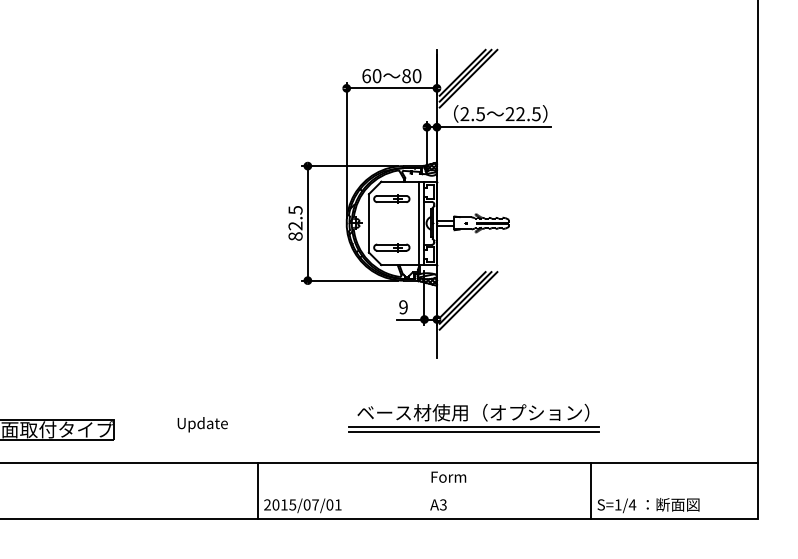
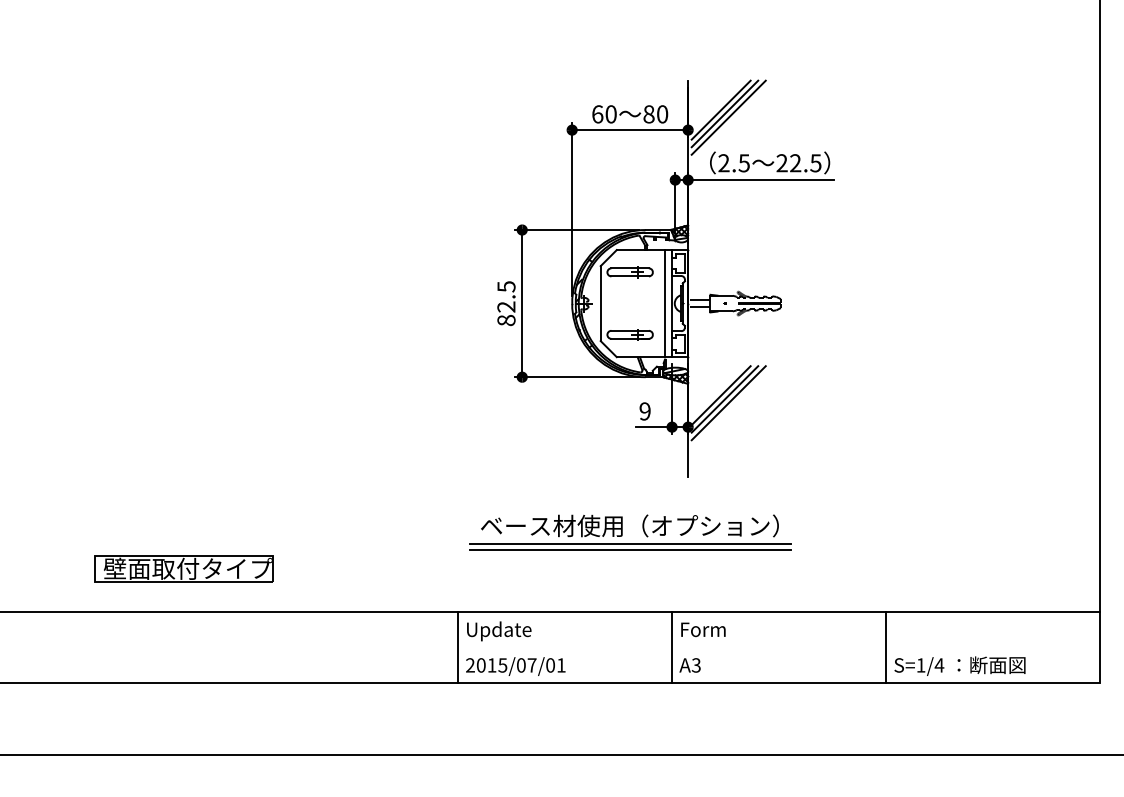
part: (467, 417) -> (622, 532), moved
text: (203, 424) -> (499, 631), moved
line: (424, 490) -> (672, 647), added

